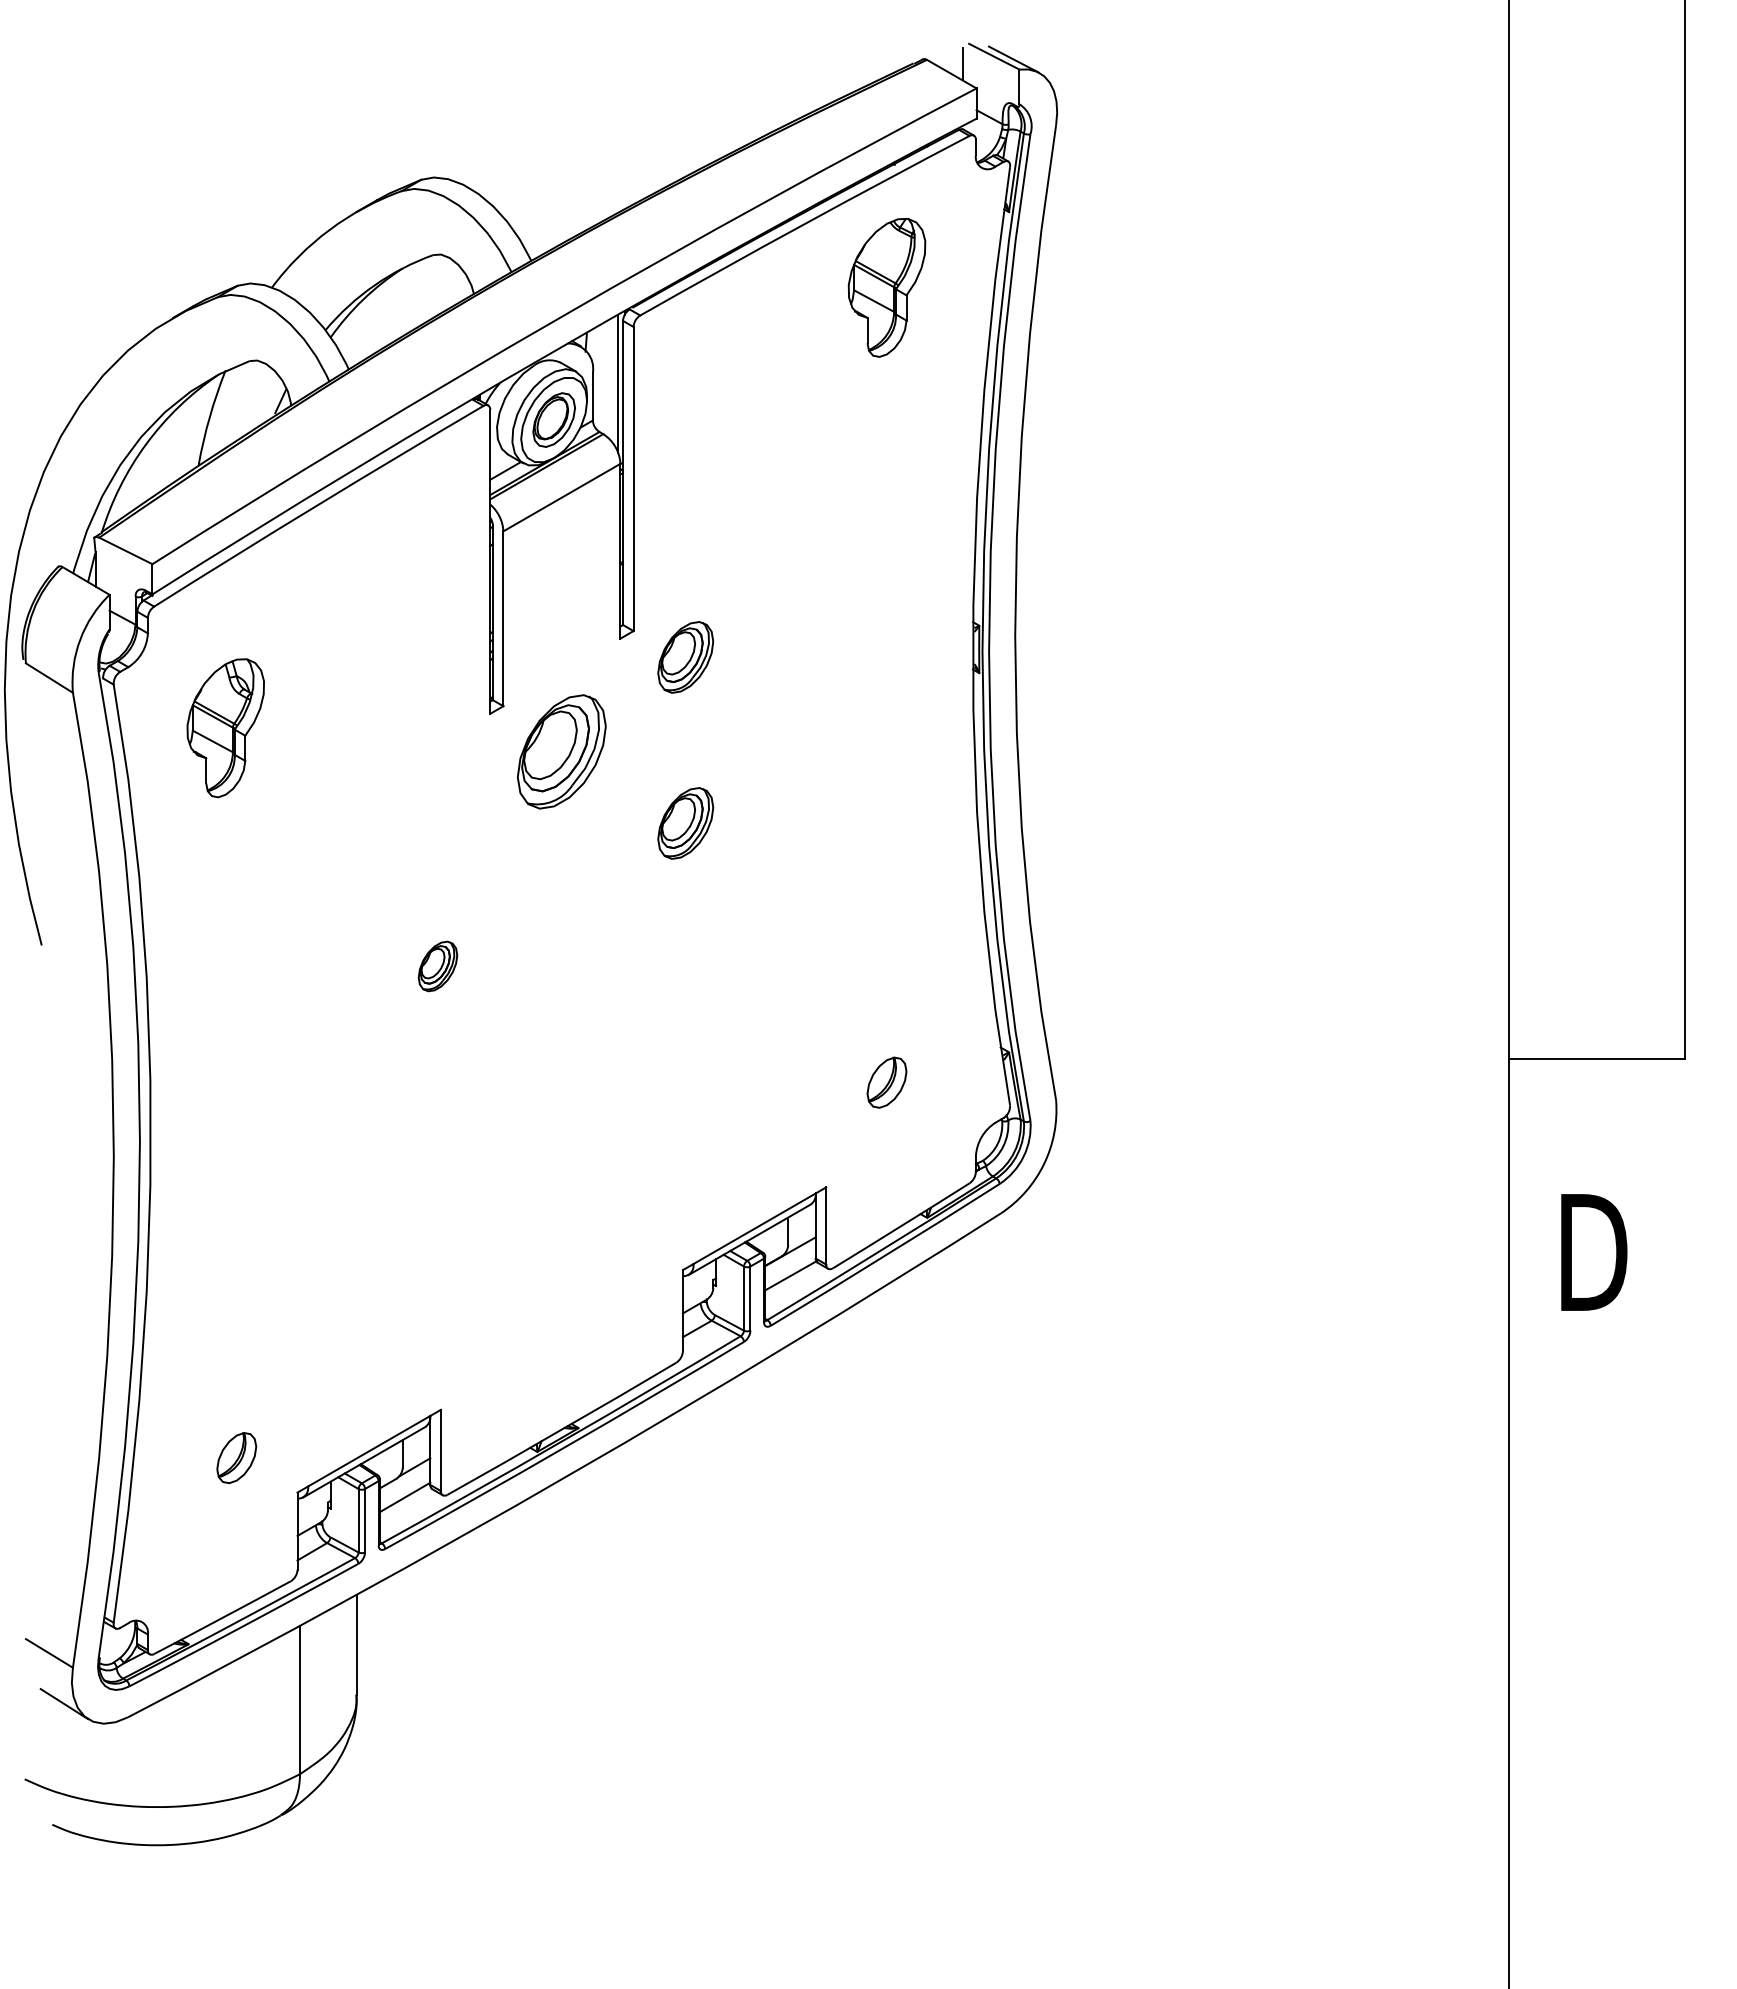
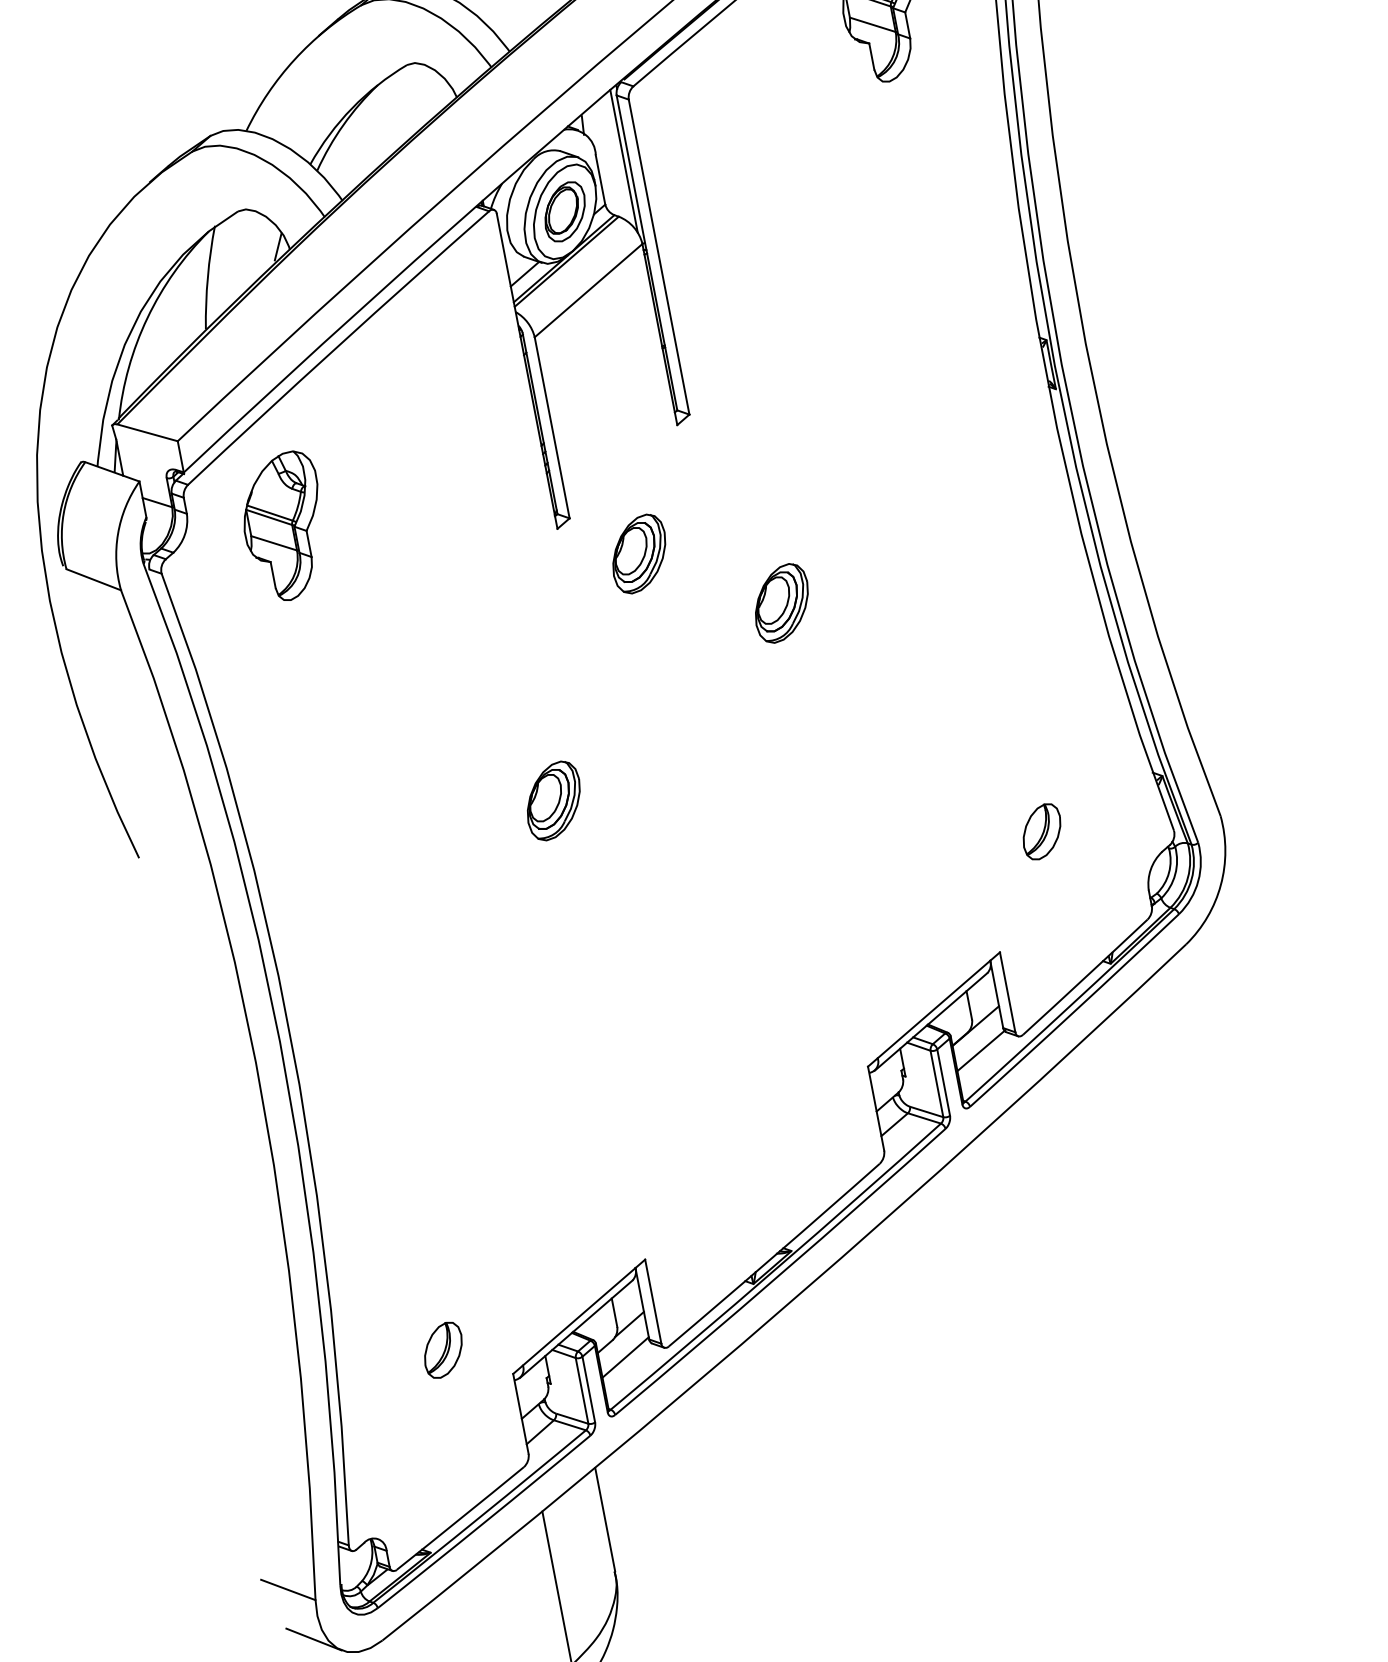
part: (685, 657) -> (748, 431), removed
part: (225, 728) -> (284, 527), moved
part: (561, 751) -> (638, 553), size x0.62
part: (437, 966) -> (553, 801), size x1.43

